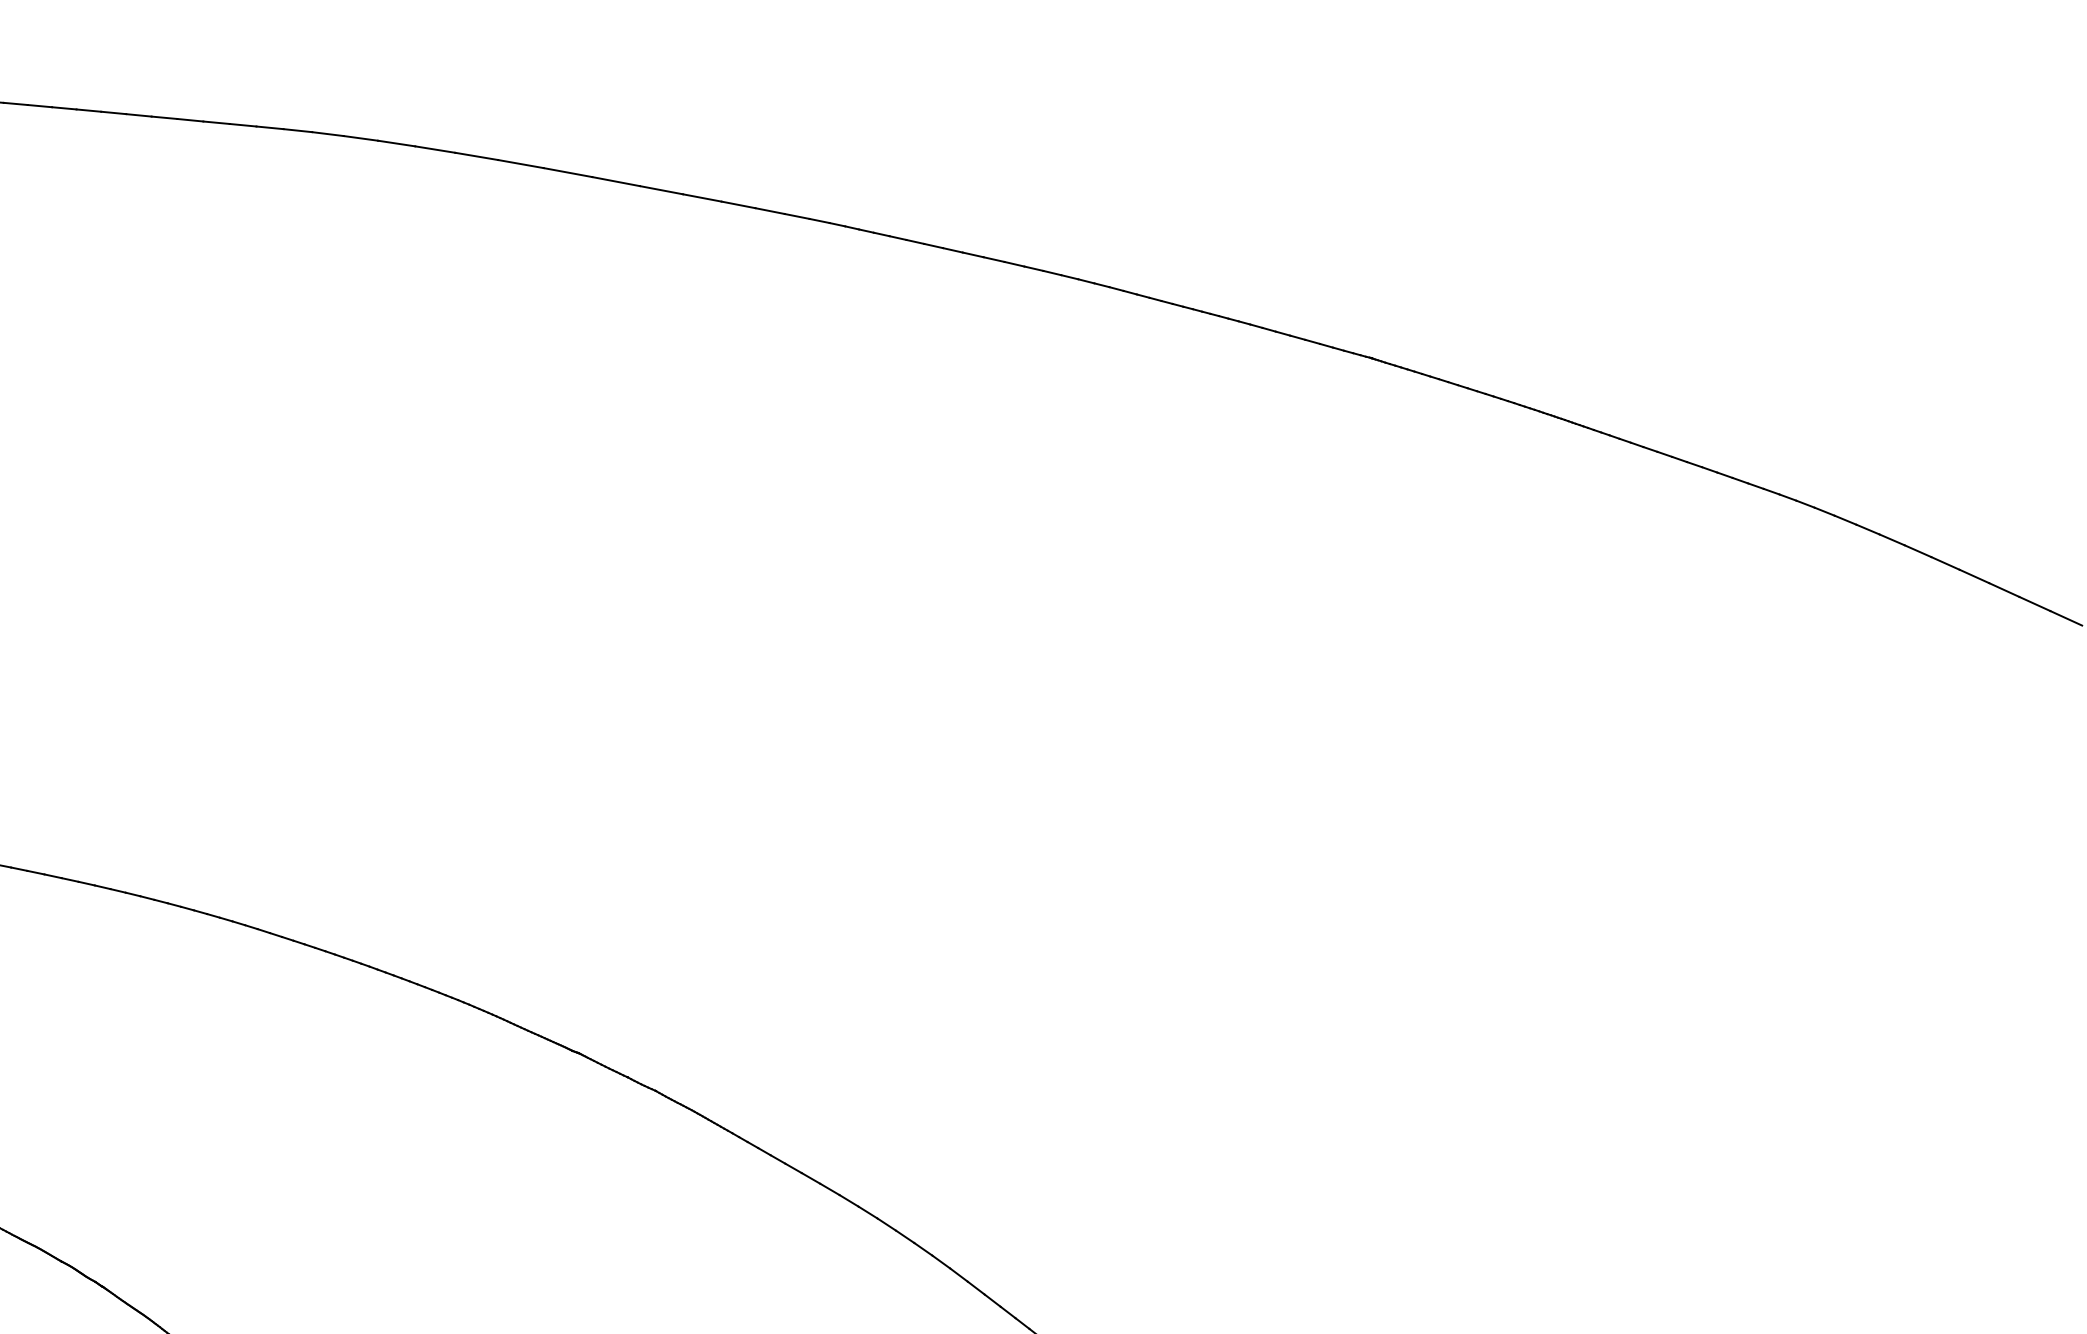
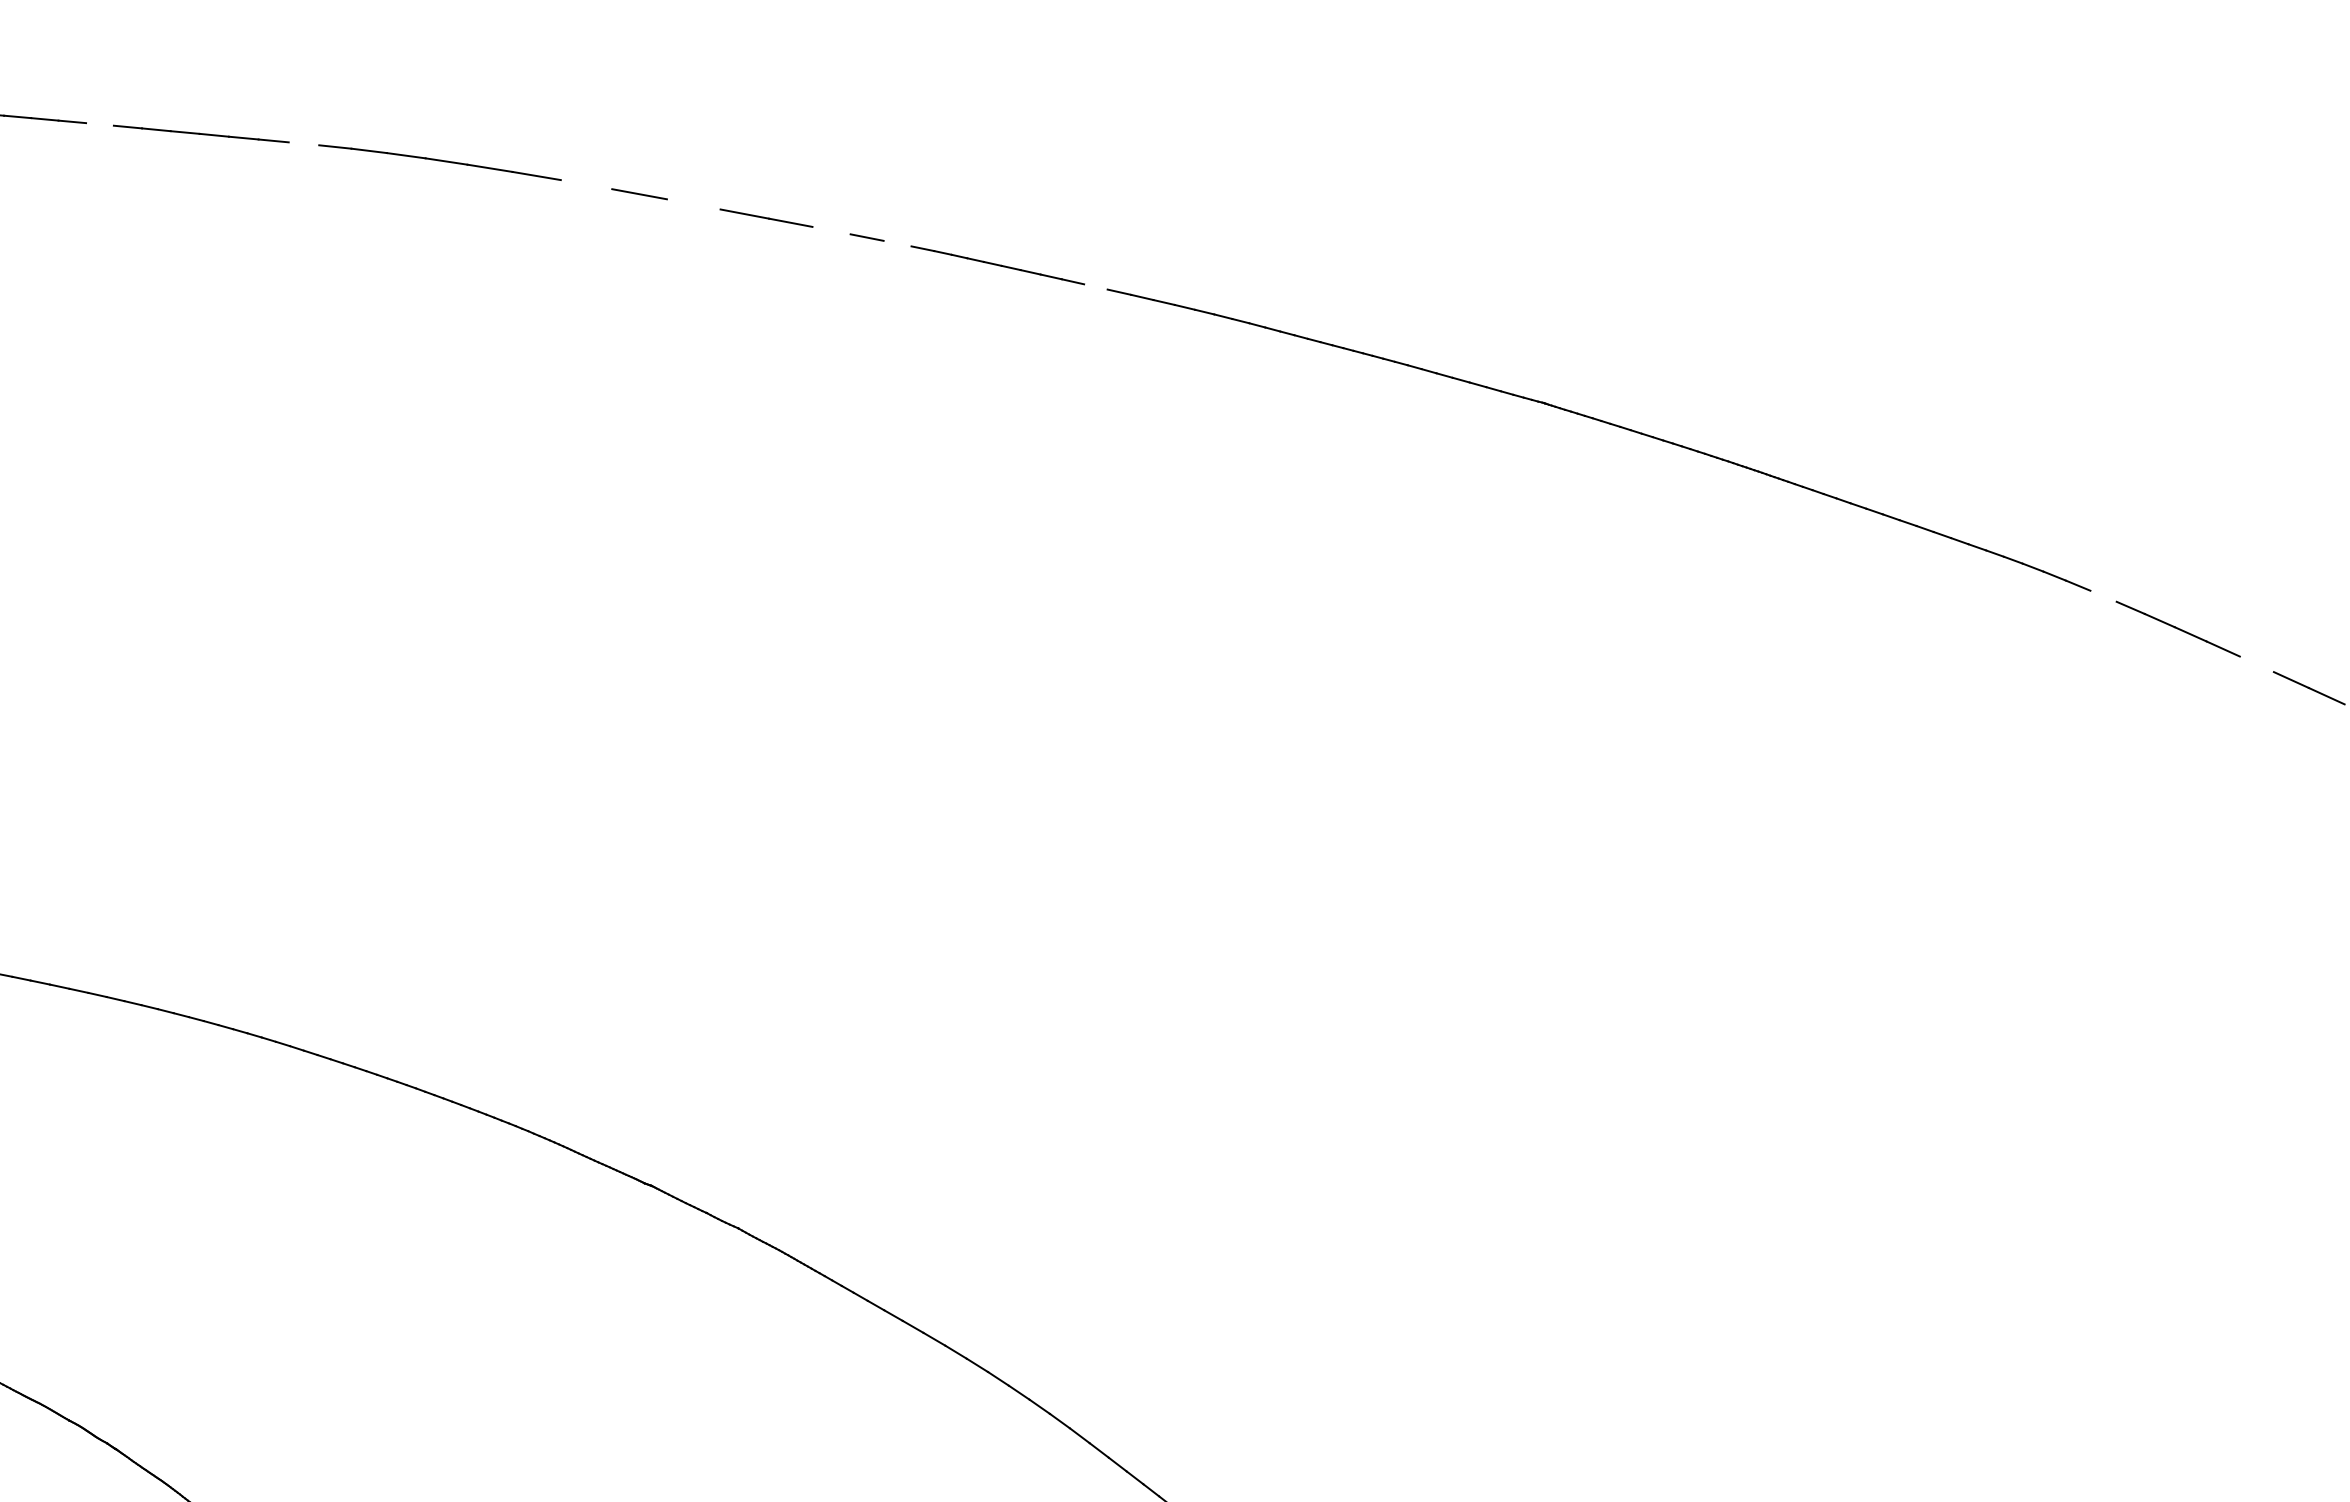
line: (88, 110) -> (99, 124), removed
line: (269, 127) -> (303, 143), removed
line: (520, 163) -> (586, 184), removed
line: (615, 181) -> (693, 204), removed
line: (738, 204) -> (831, 230), removed
line: (797, 216) -> (897, 243), removed
line: (972, 254) -> (1095, 286), removed
line: (1868, 528) -> (2103, 595), removed
line: (2003, 590) -> (2256, 664), removed

